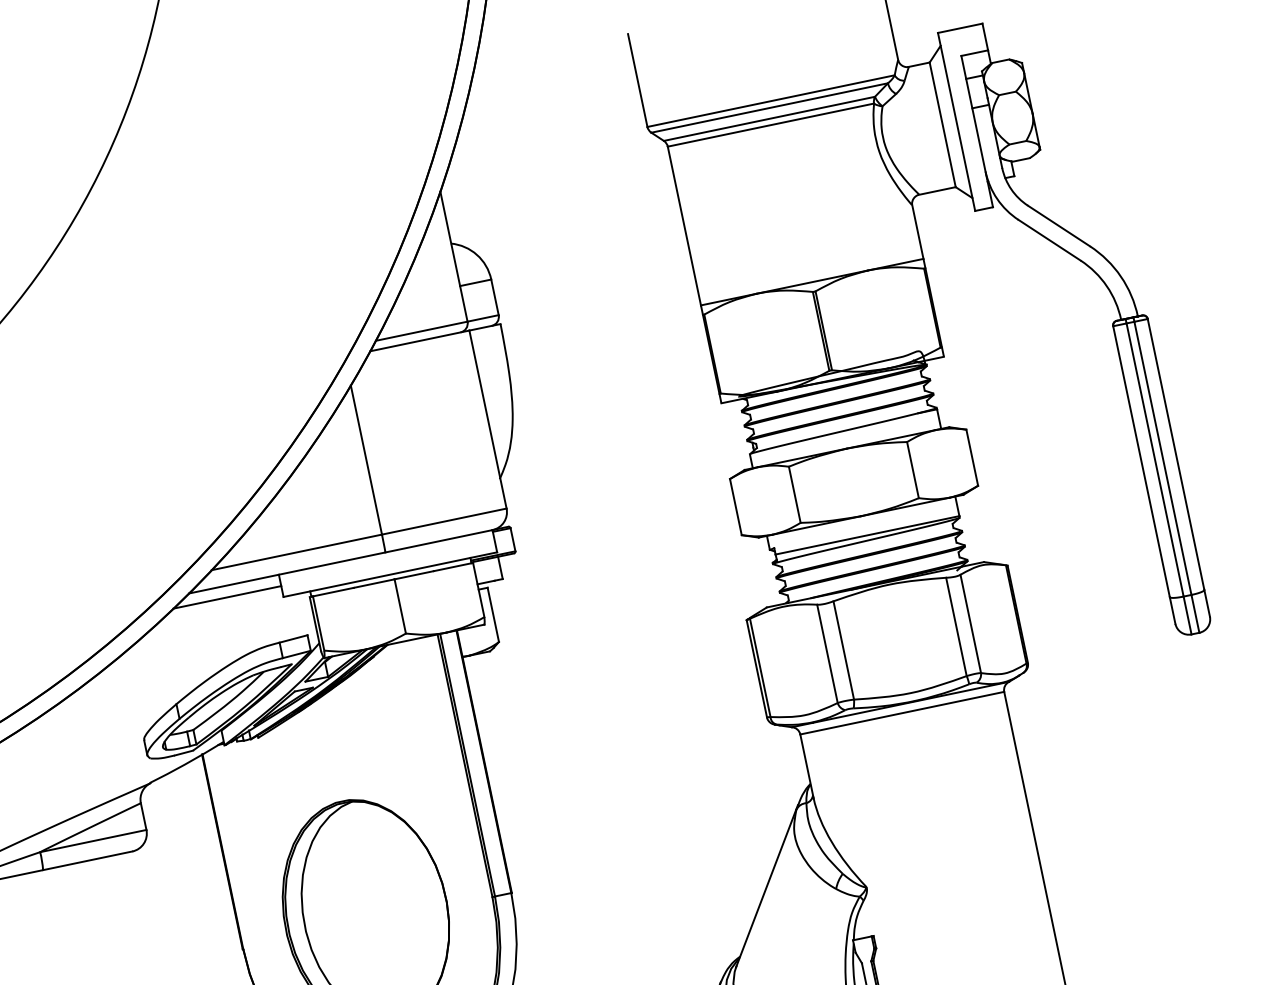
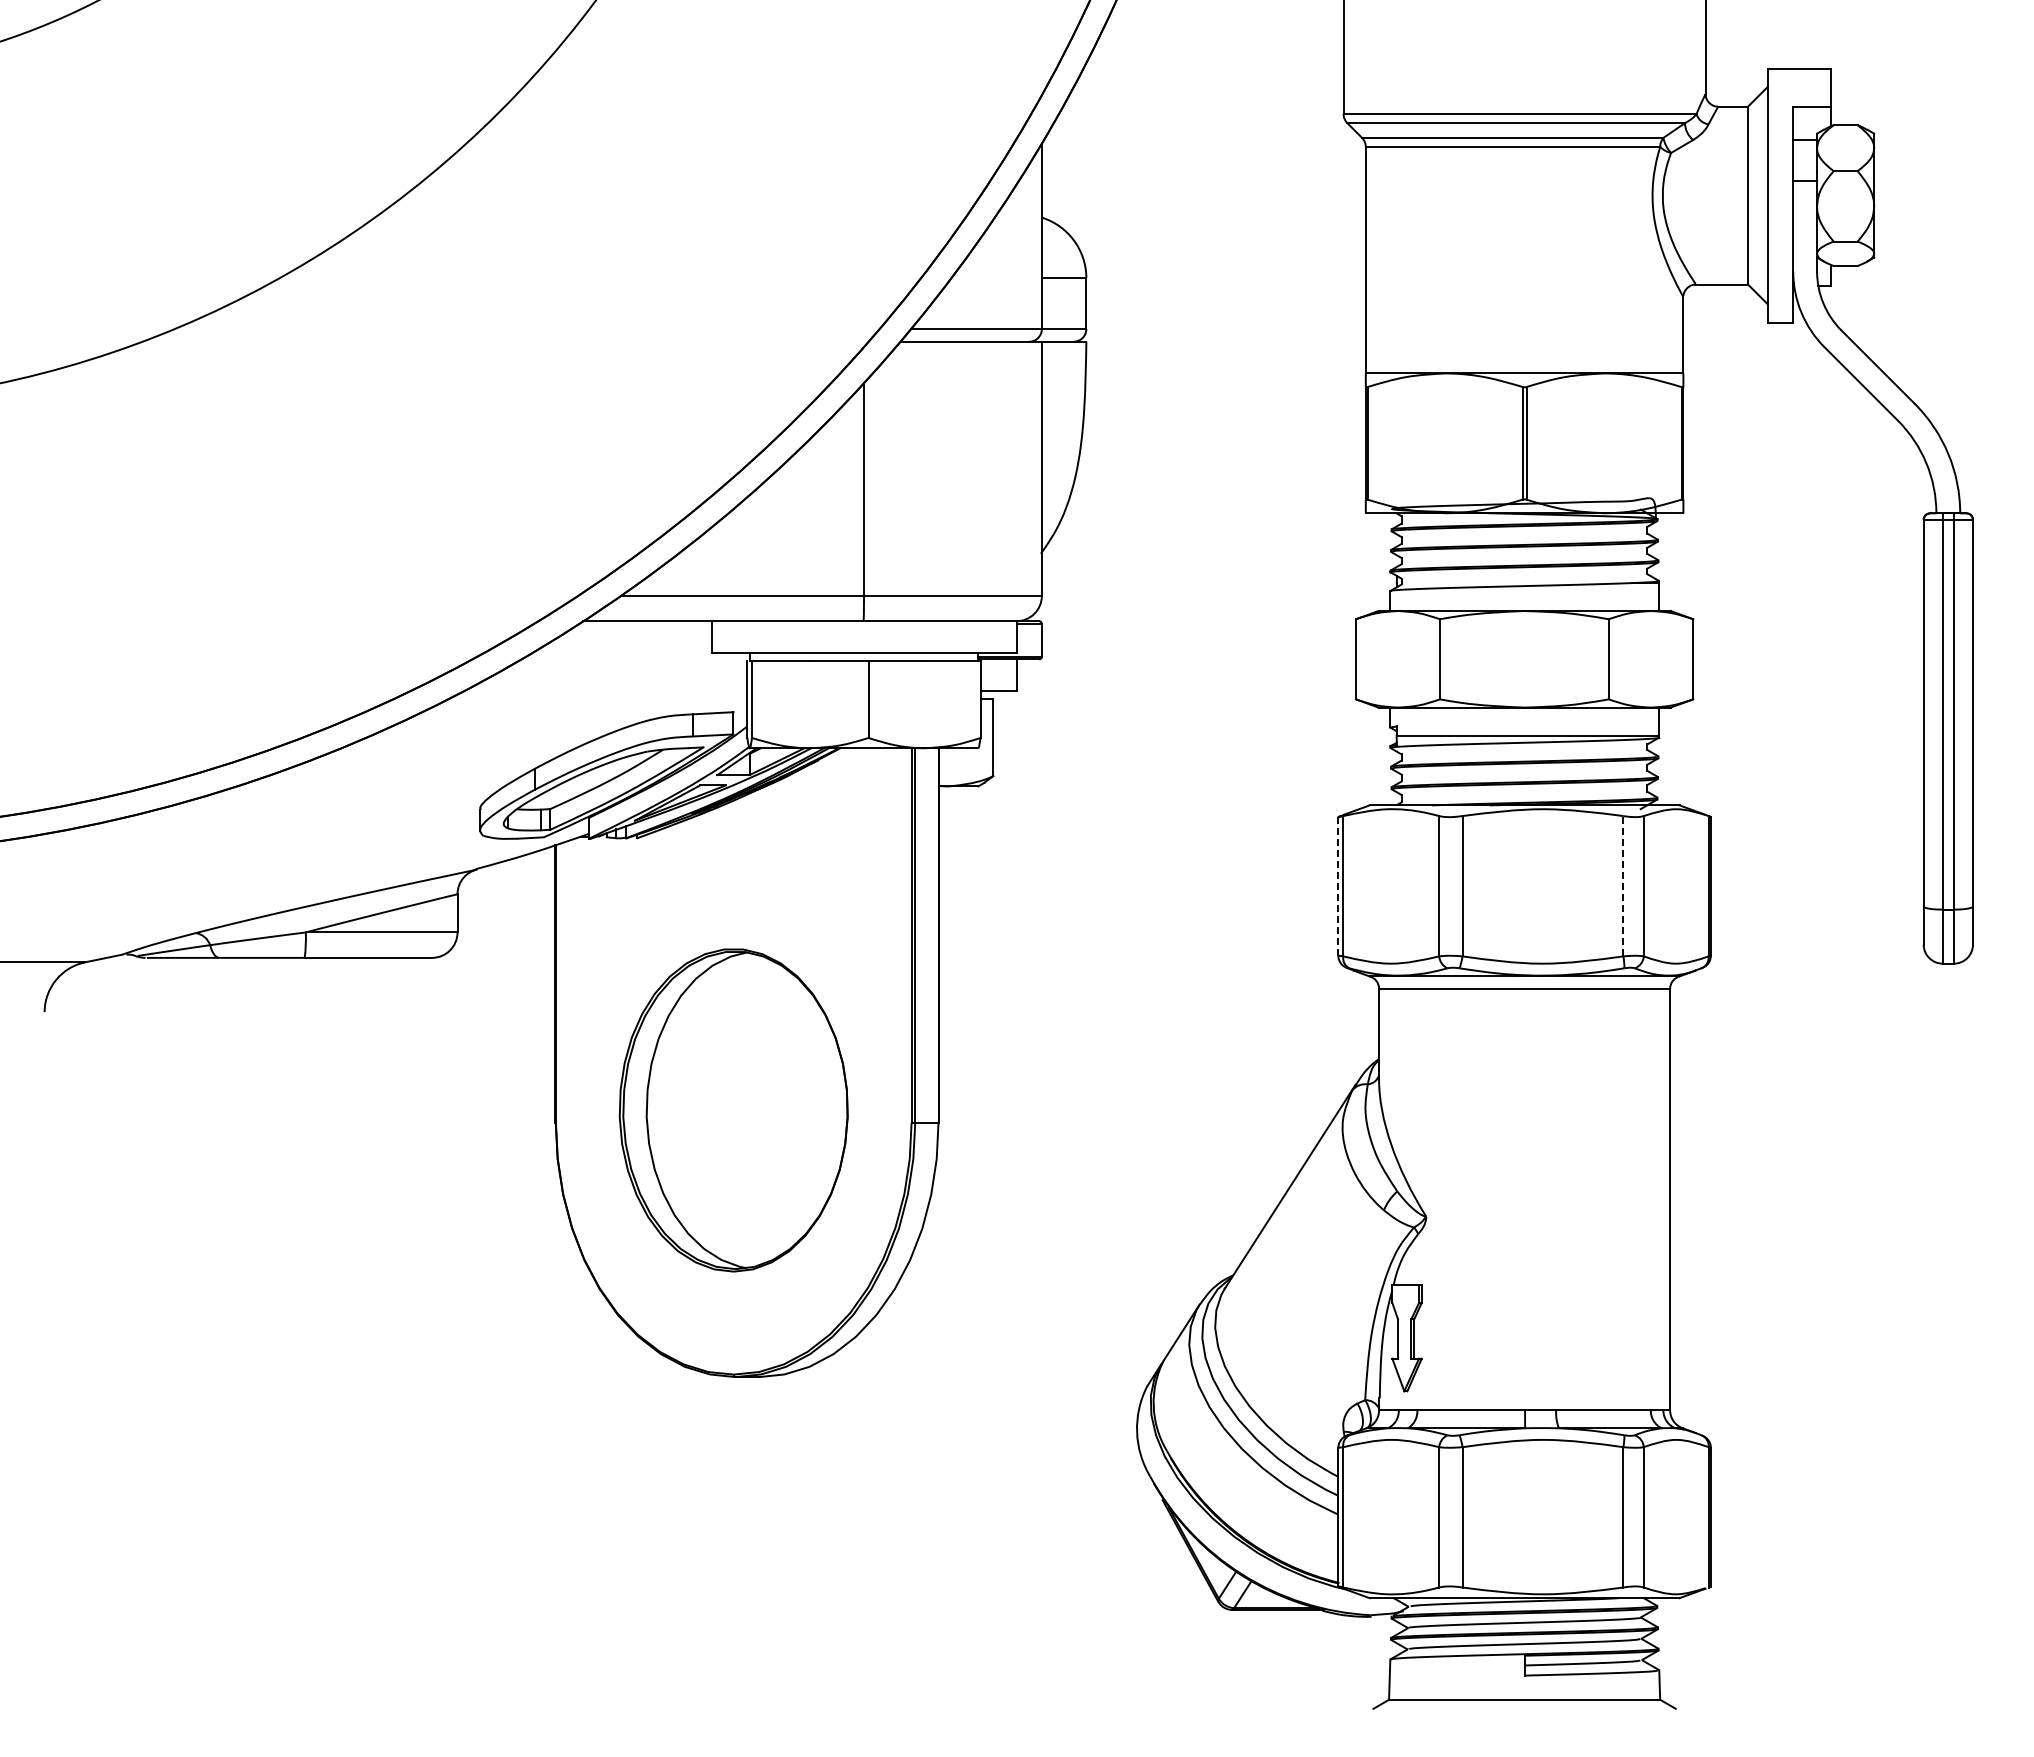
line: (227, 597) -> (634, 637), removed
line: (956, 626) -> (1623, 885), solid -> dashed
line: (756, 668) -> (1338, 886), solid -> dashed

